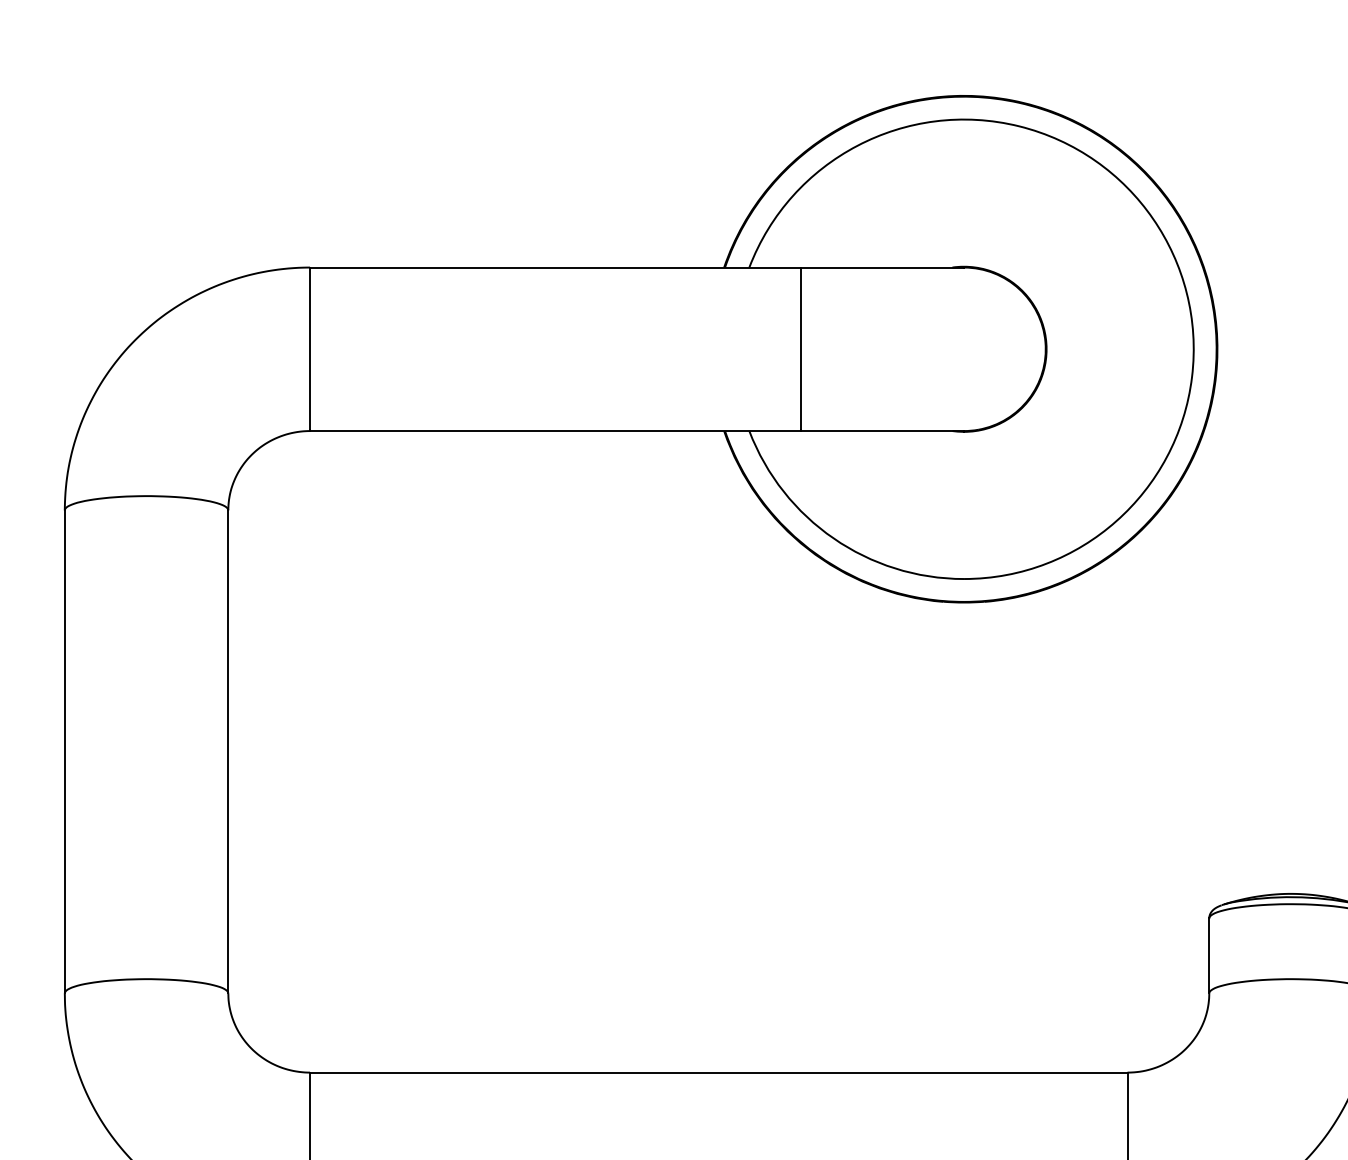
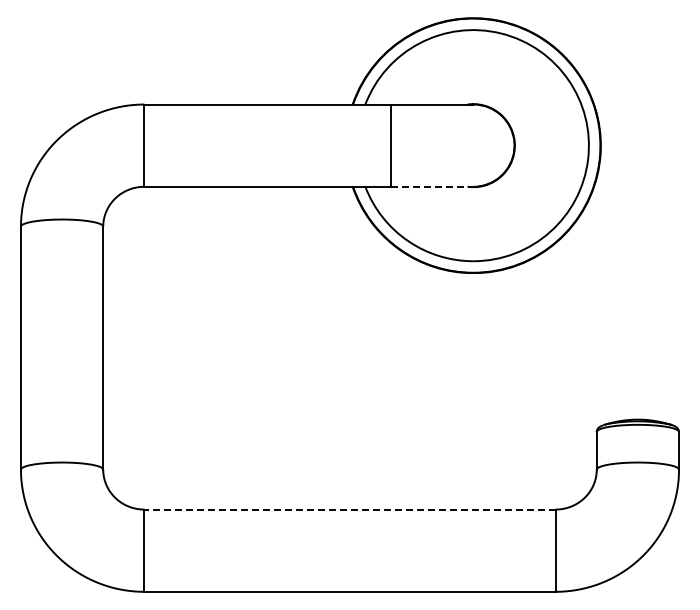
line: (882, 430) -> (432, 186), solid -> dashed
line: (717, 1072) -> (349, 509), solid -> dashed

